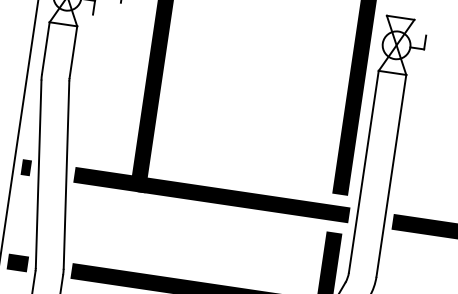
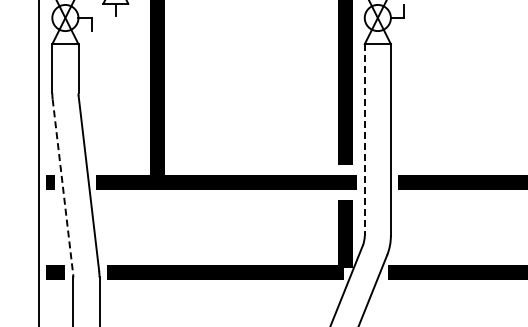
line: (363, 172) -> (364, 140), solid -> dashed
line: (39, 174) -> (63, 187), solid -> dashed

